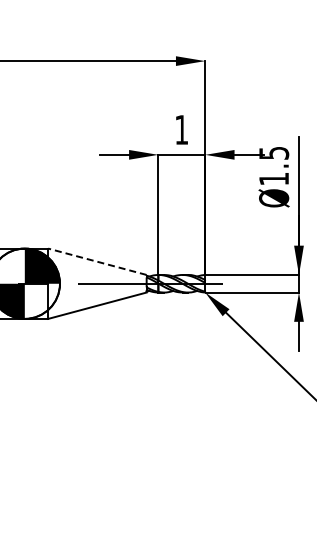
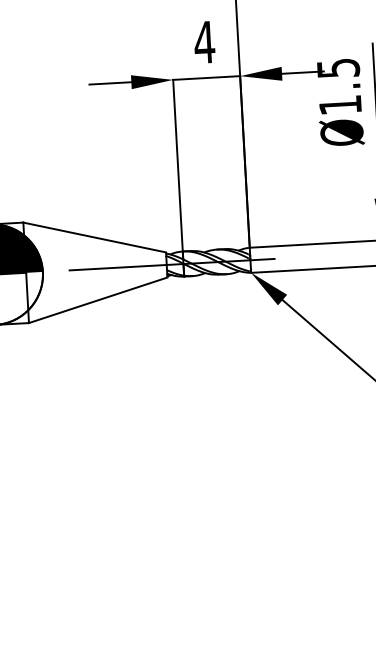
text: (181, 129) -> (204, 41), 1 -> 4
line: (97, 261) -> (94, 237), dashed -> solid

